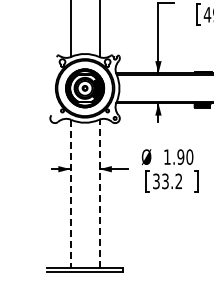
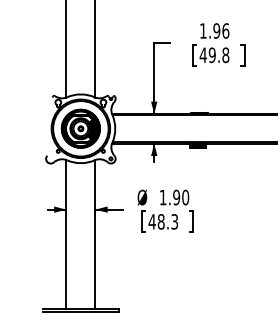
text: (167, 181) -> (163, 221), 33.2 -> 48.3
line: (99, 193) -> (95, 233), dashed -> solid
line: (70, 194) -> (66, 234), dashed -> solid

